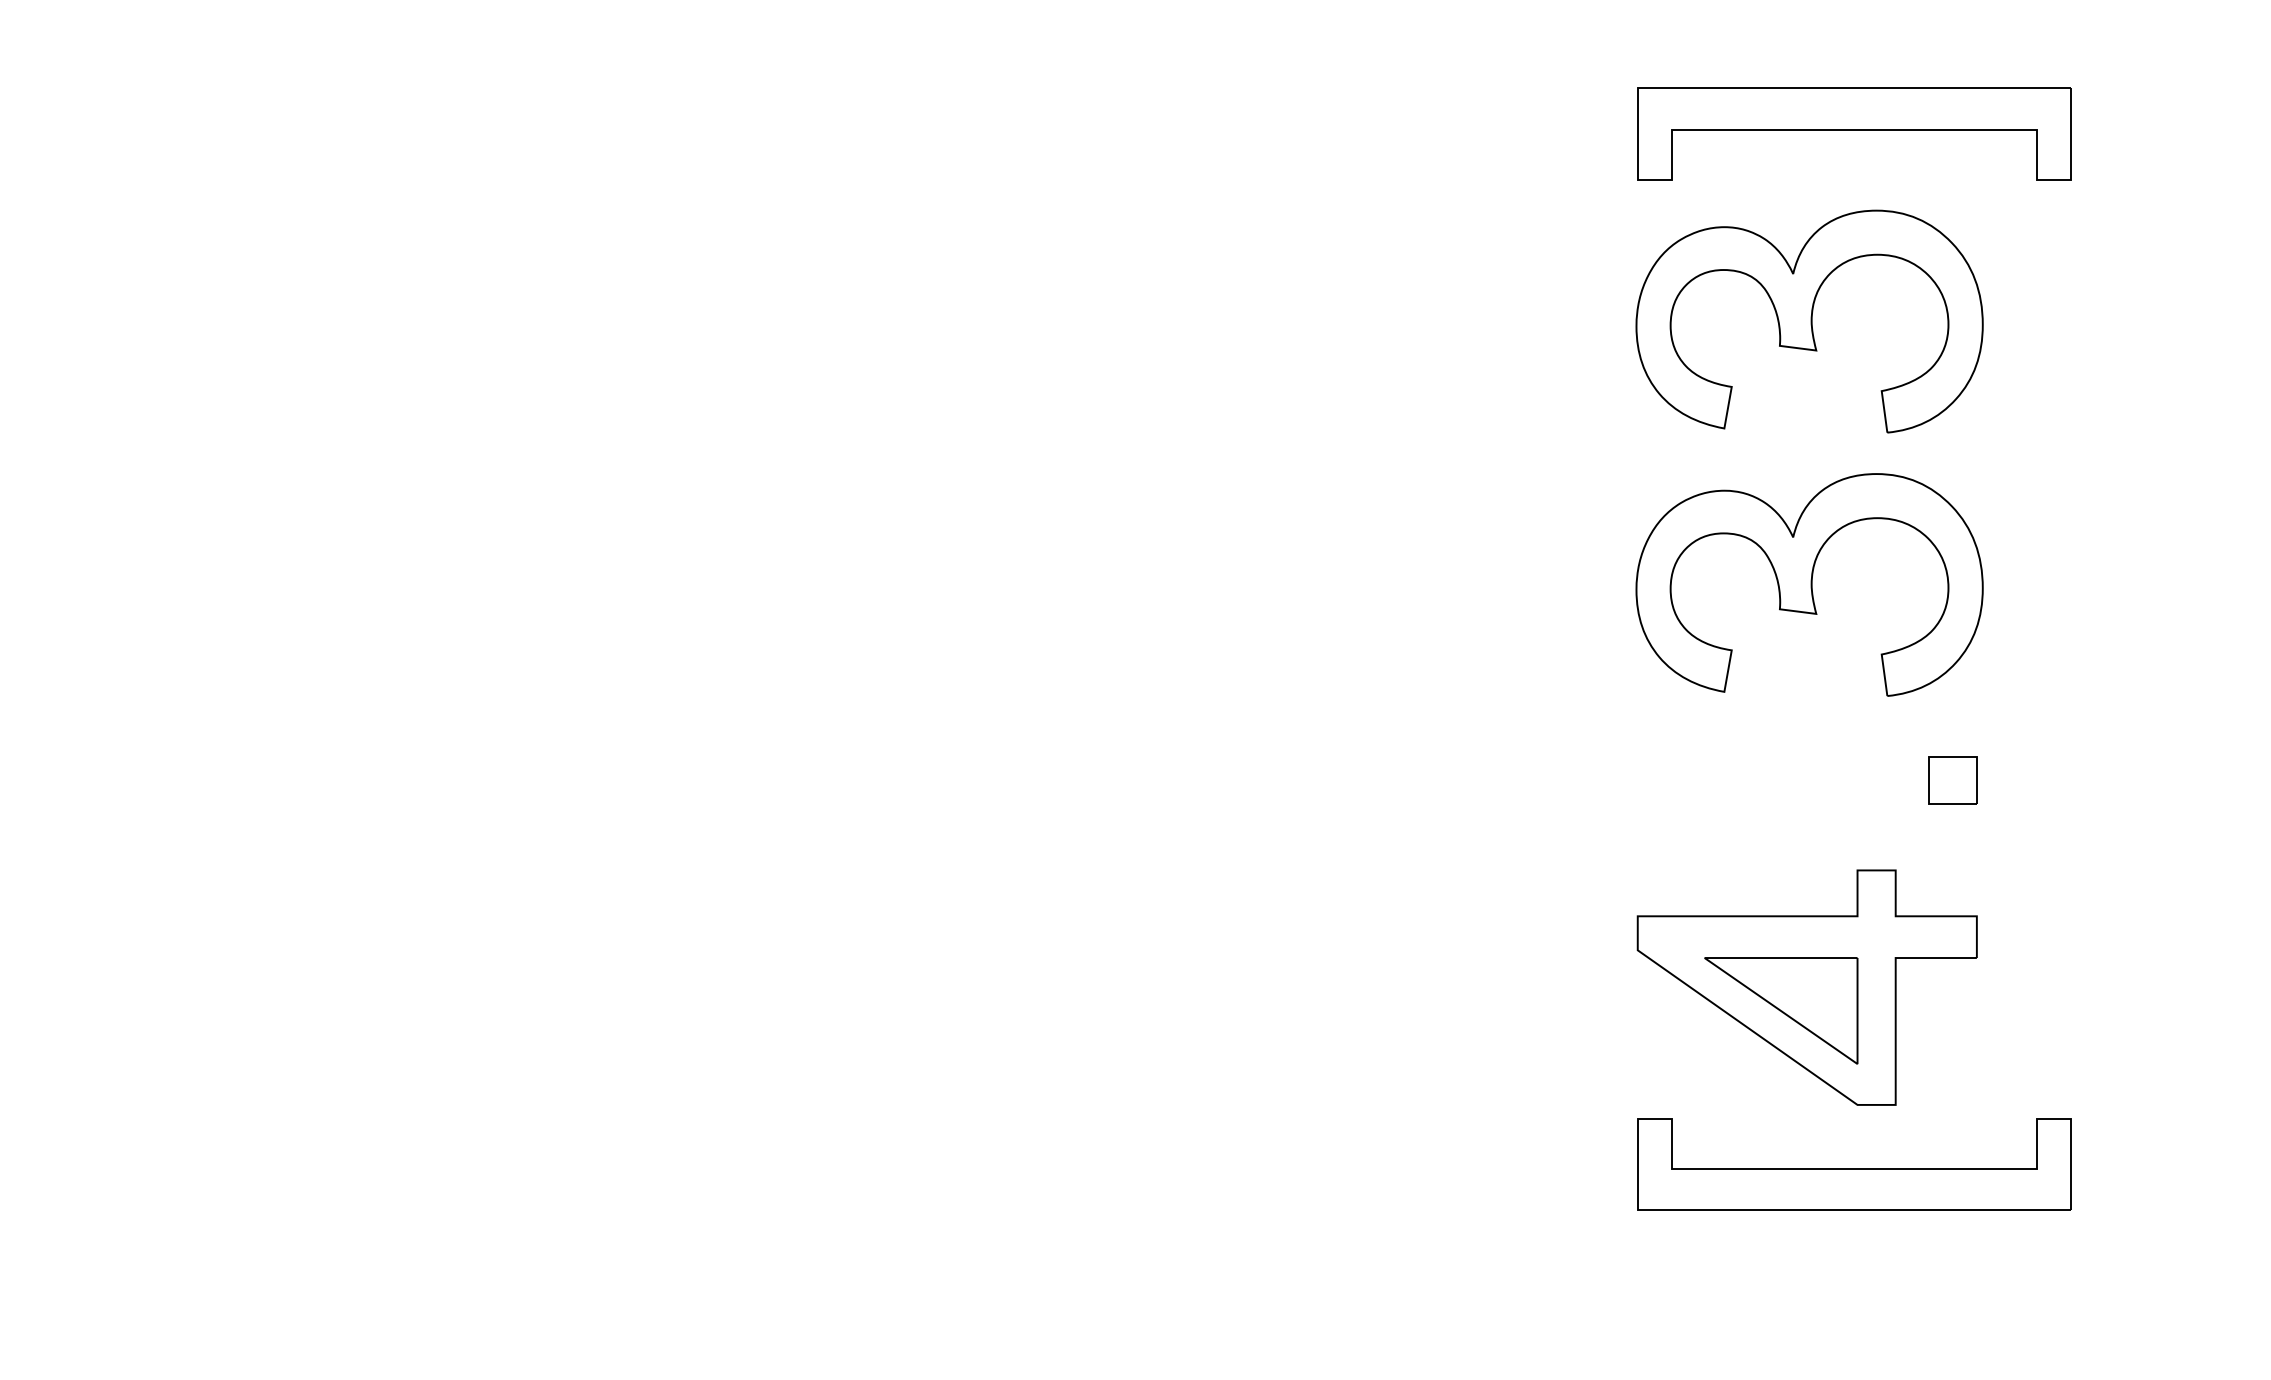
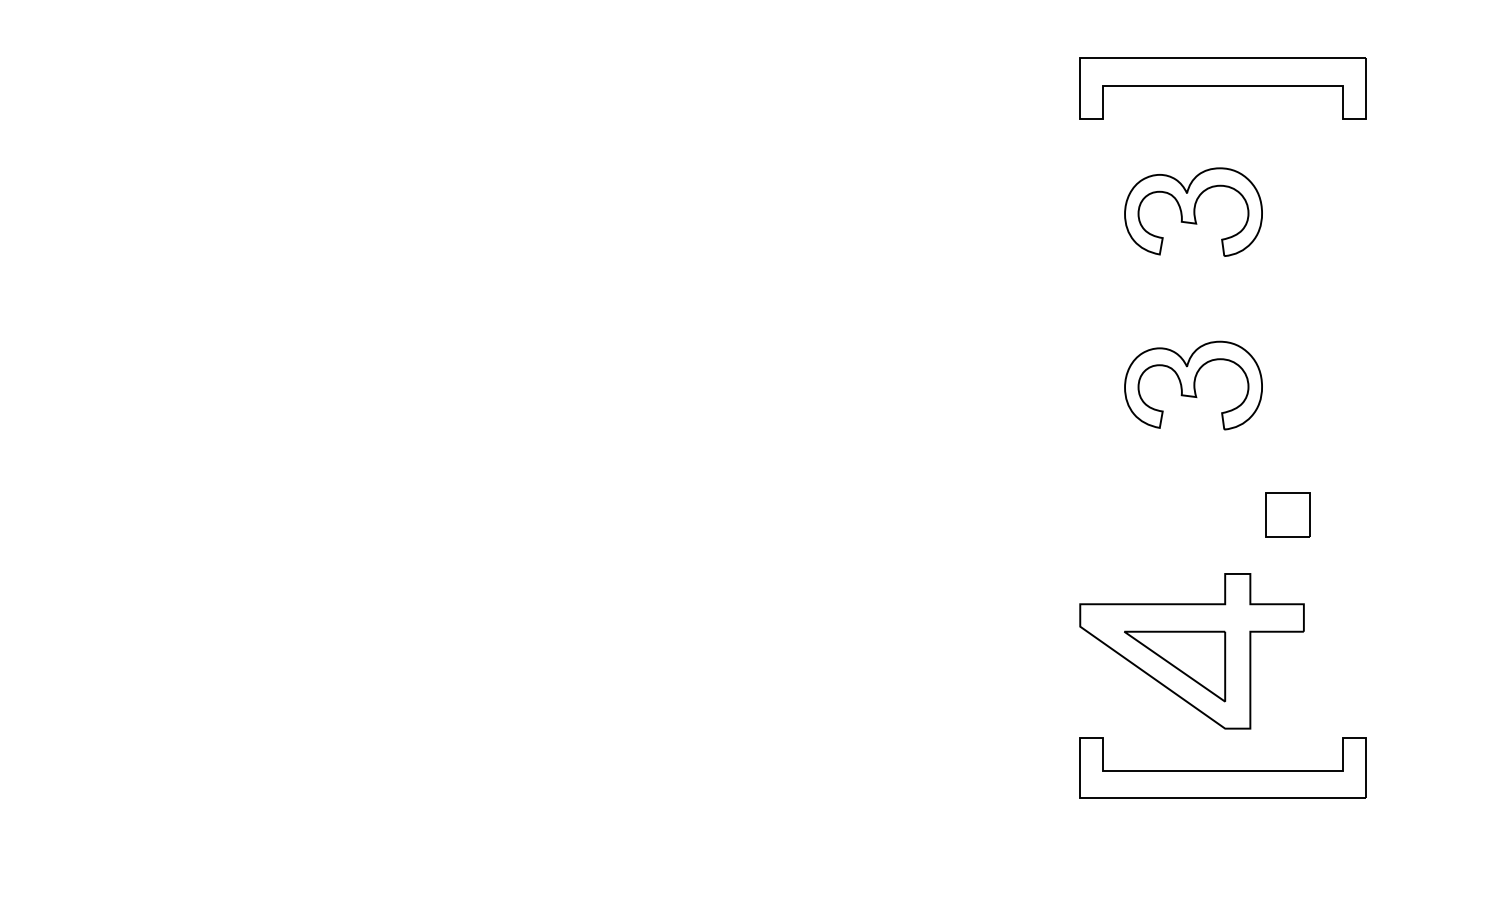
part: (1809, 322) -> (1193, 212), size x0.6
part: (1809, 584) -> (1193, 385), size x0.6
part: (1953, 780) -> (1288, 514), size x1.4

